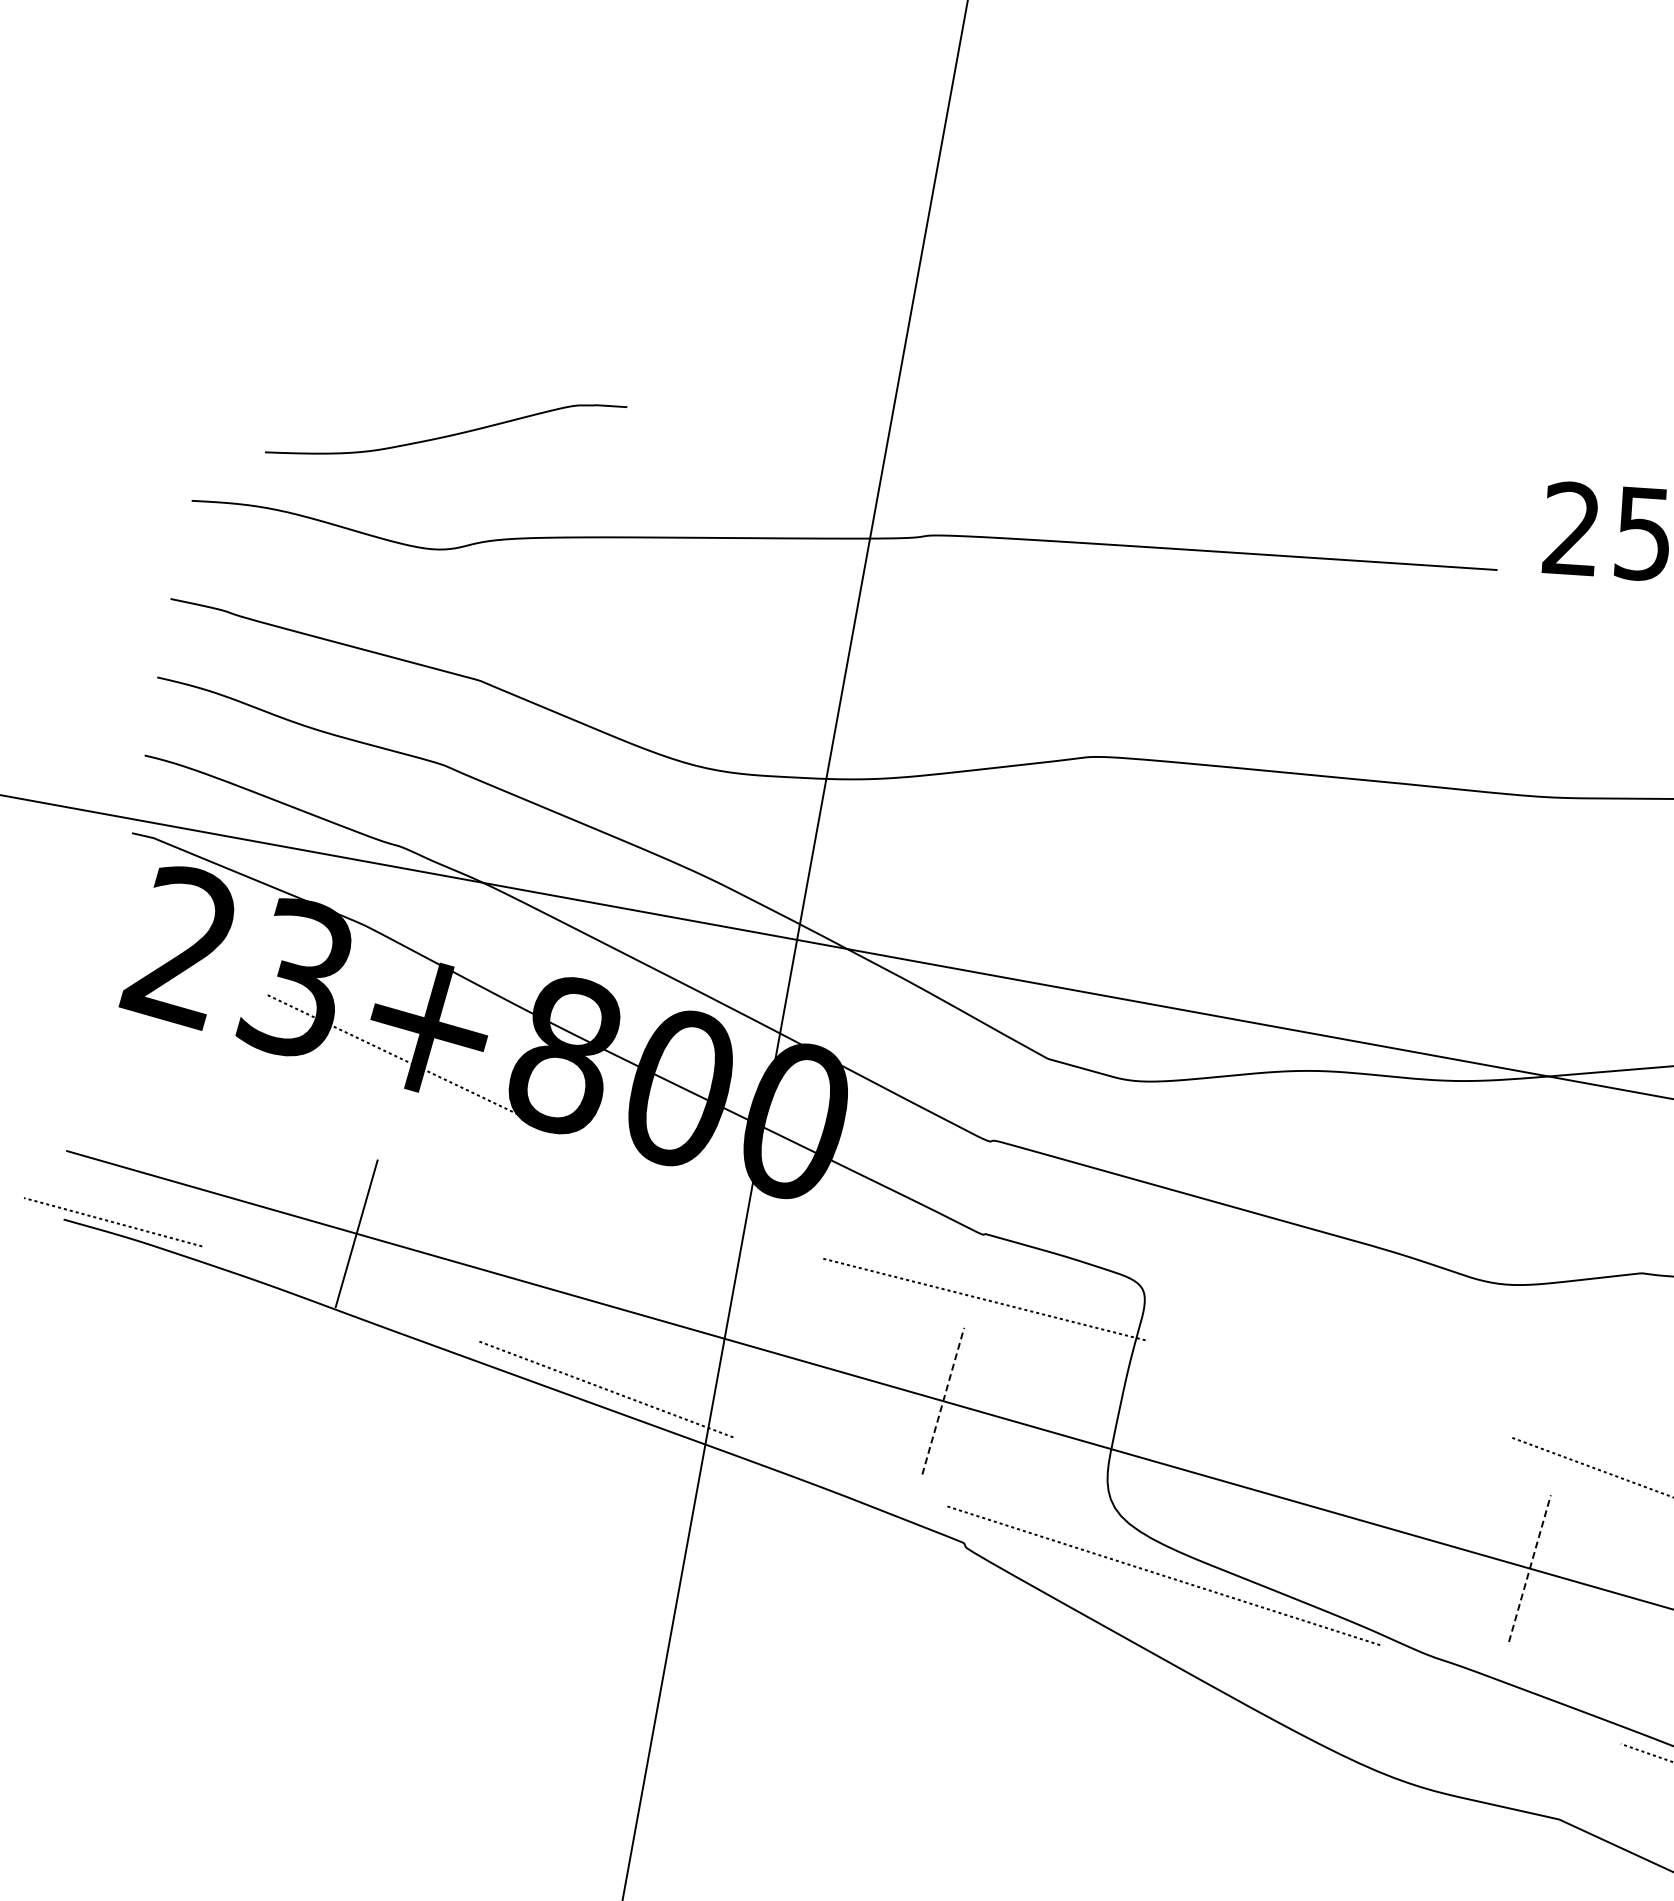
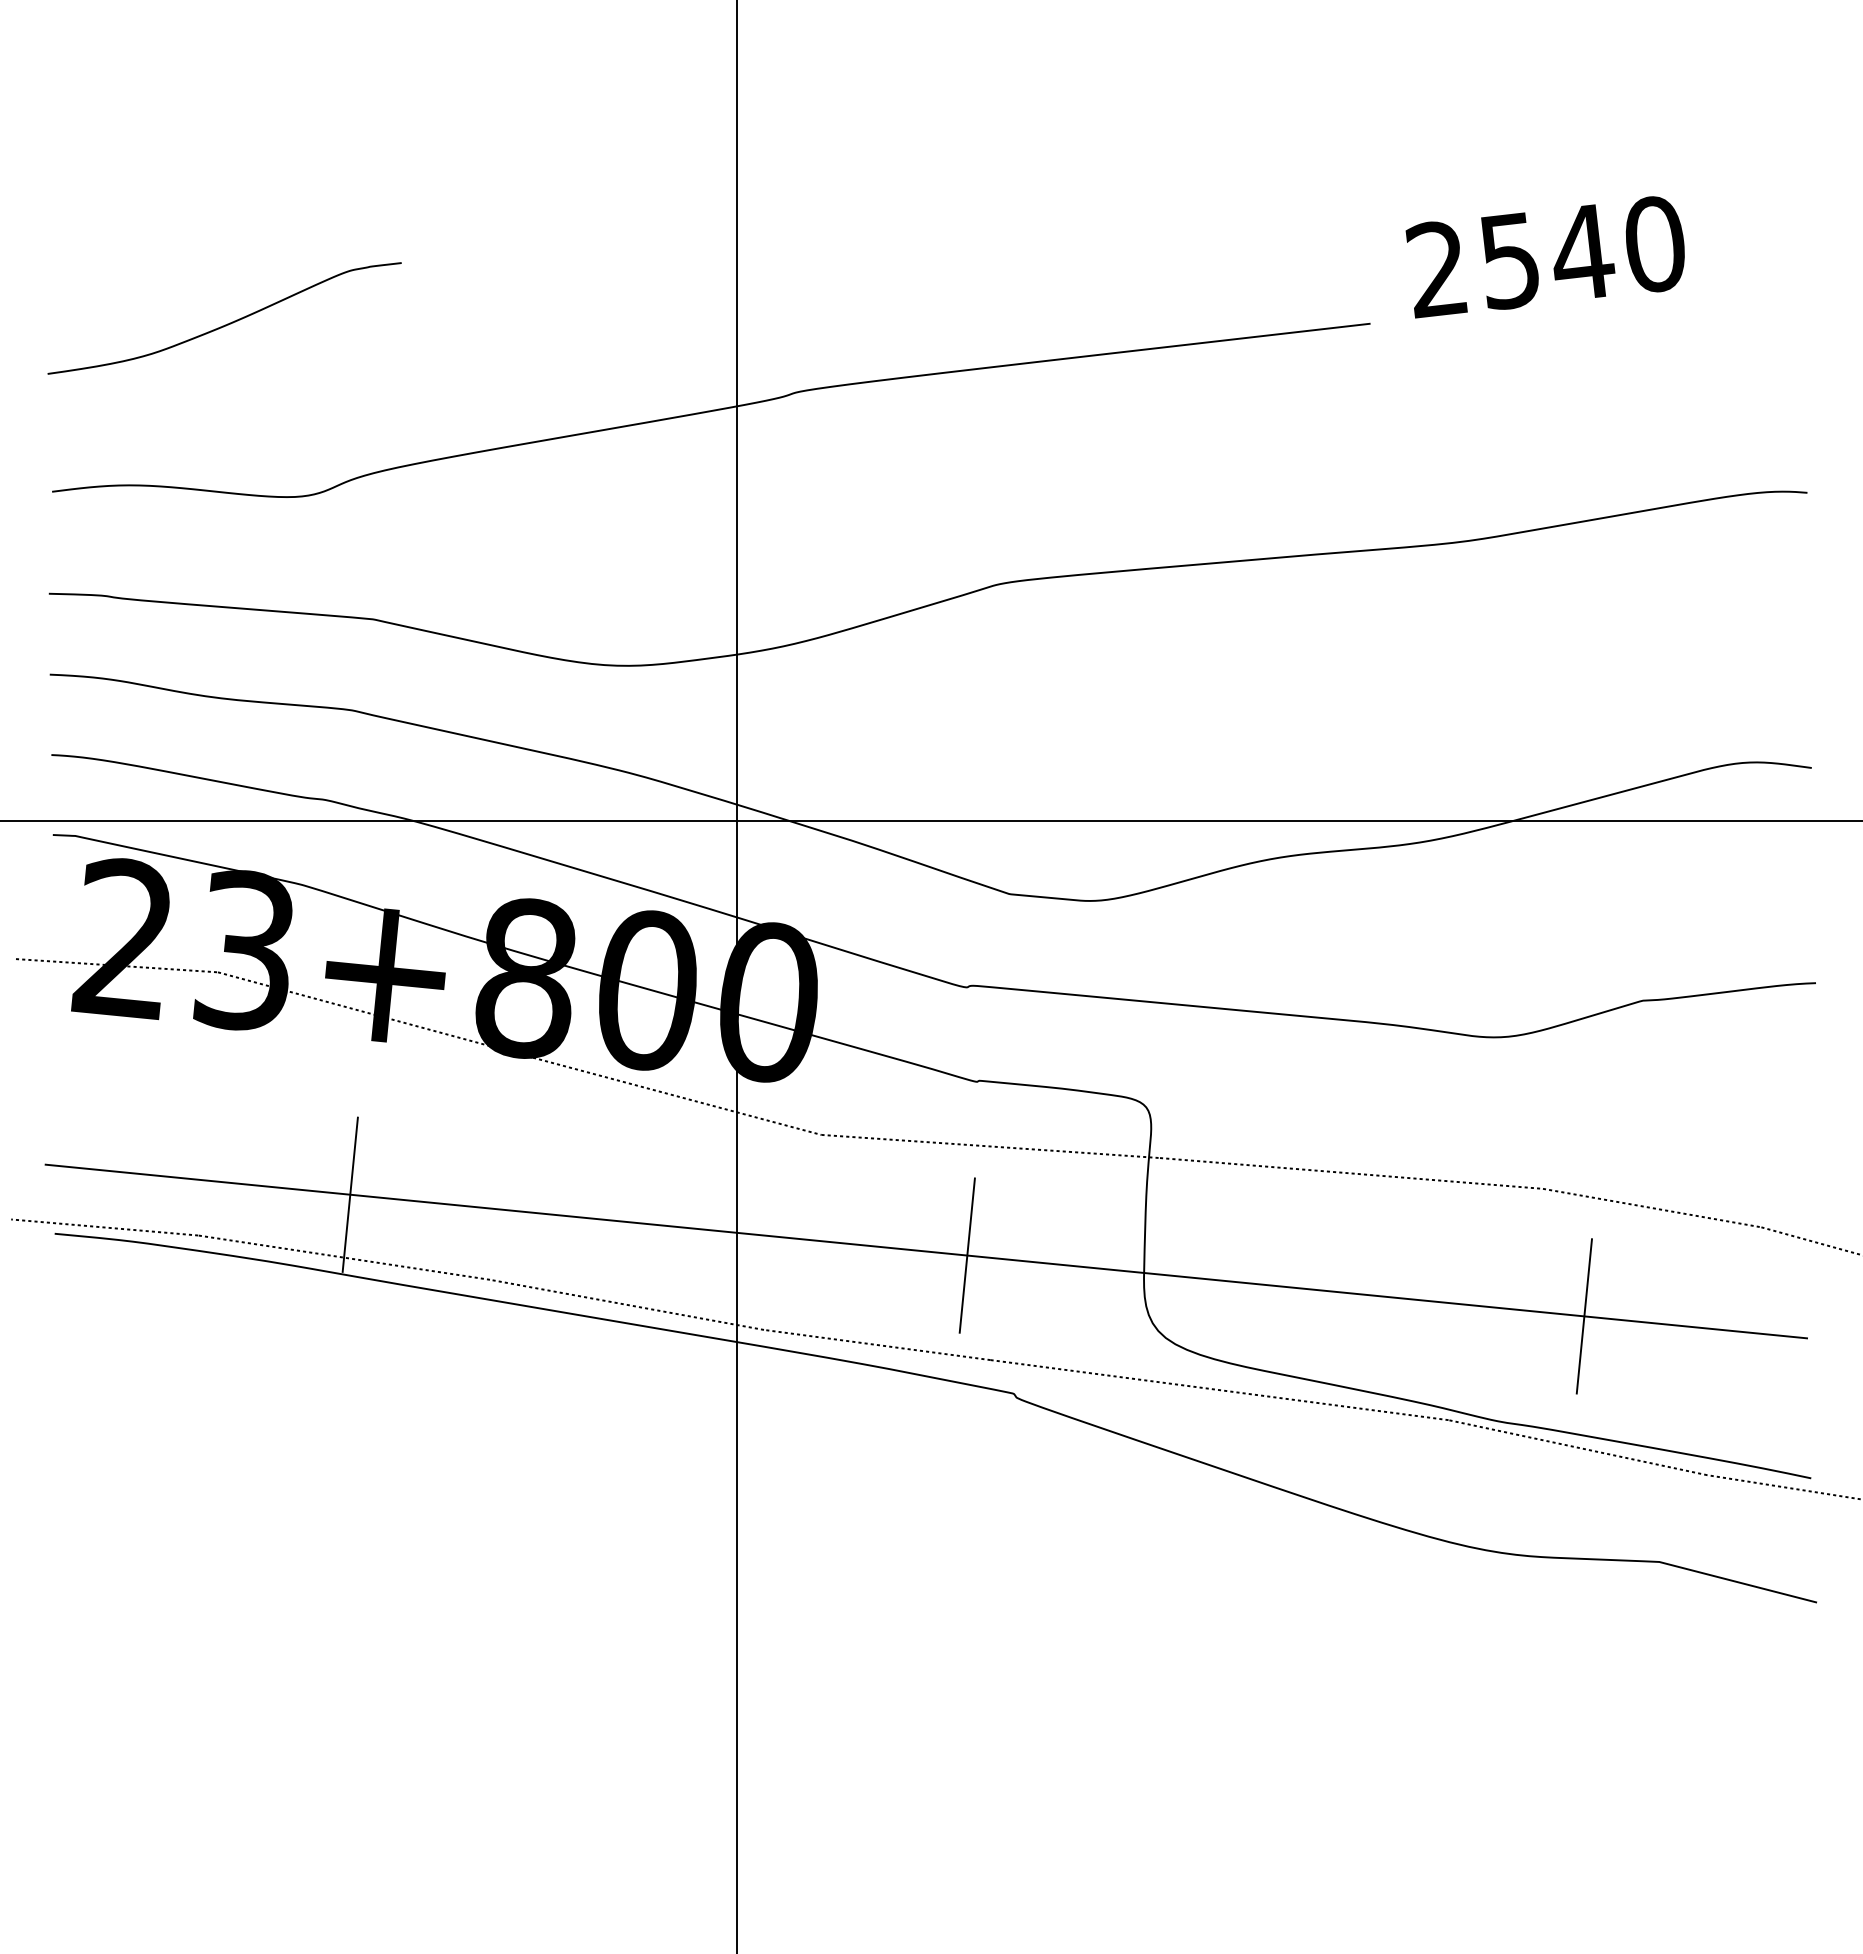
curve: (448, 435) -> (227, 323), moved
line: (170, 970) -> (116, 965), added
line: (690, 1195) -> (677, 1095), added
line: (340, 1293) -> (344, 1257), added
line: (1329, 1389) -> (1351, 1173), added
line: (943, 1401) -> (967, 1255), dashed -> solid
line: (839, 1471) -> (876, 1344), added
line: (1530, 1568) -> (1584, 1316), dashed -> solid
line: (1500, 1694) -> (1577, 1447), added

